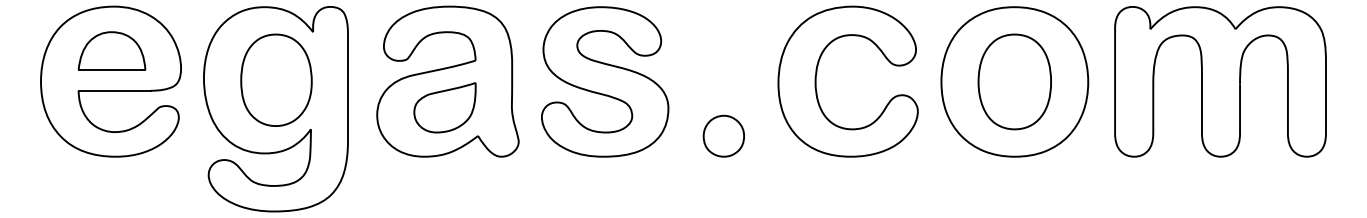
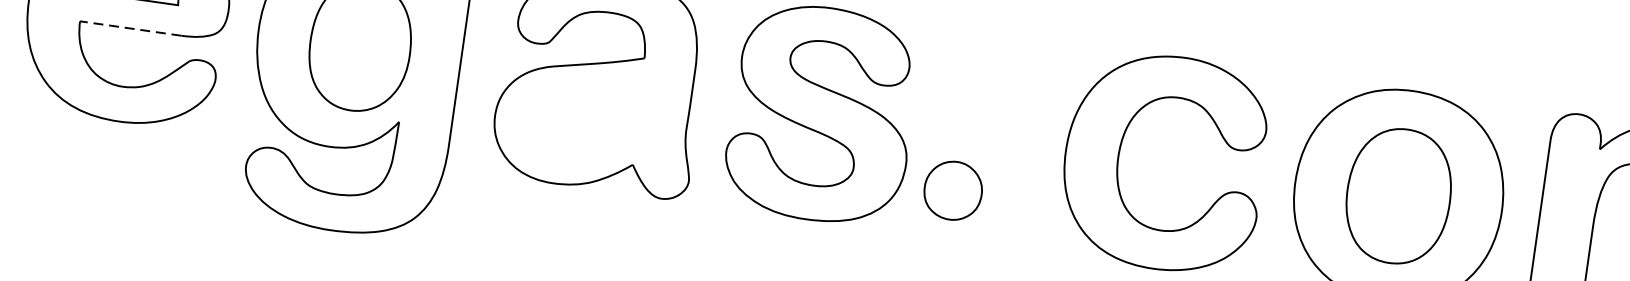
line: (114, 90) -> (130, 28), solid -> dashed
part: (444, 107) -> (591, 118), removed
part: (723, 135) -> (952, 189), moved

